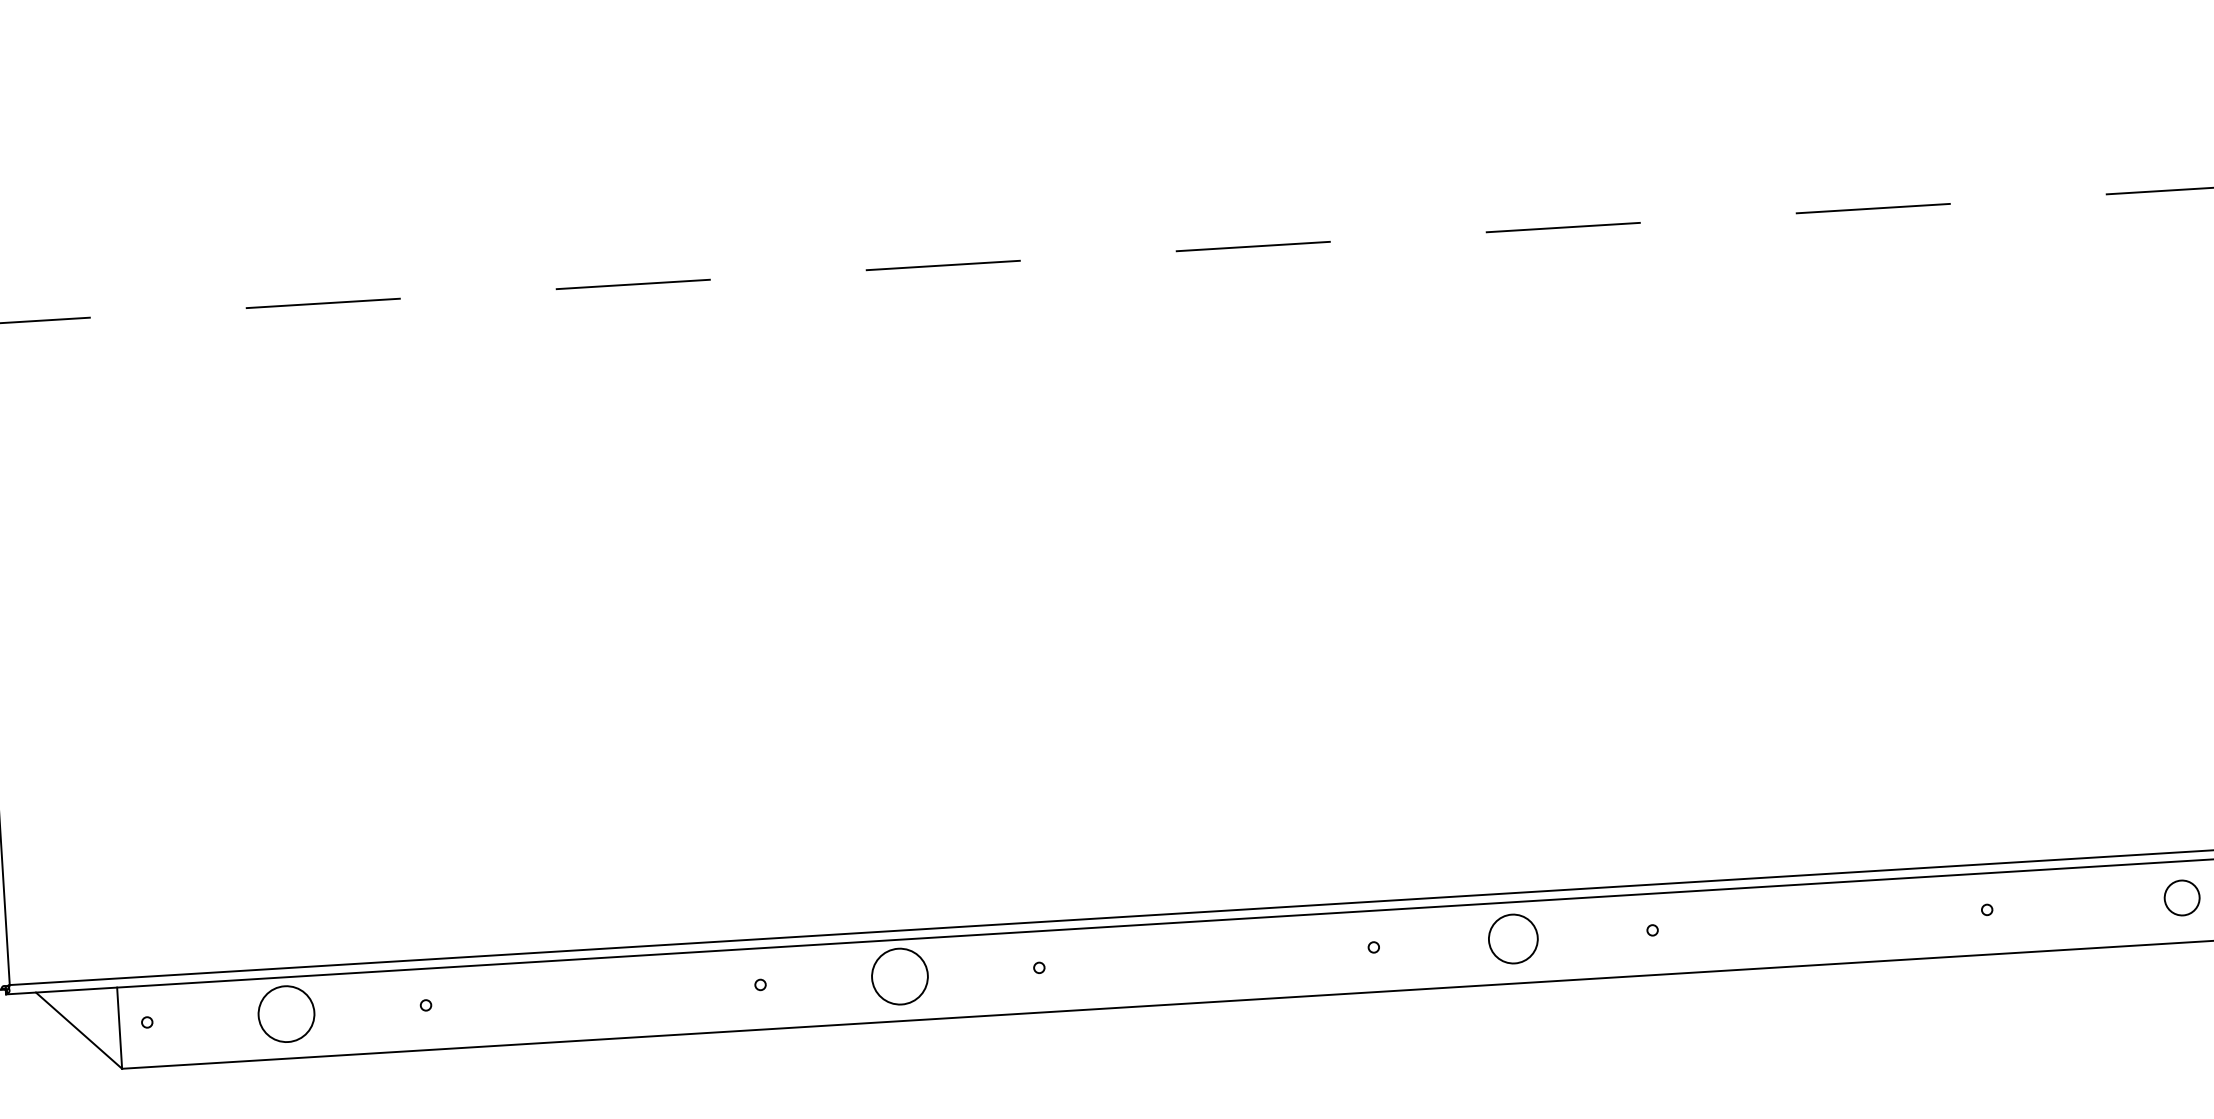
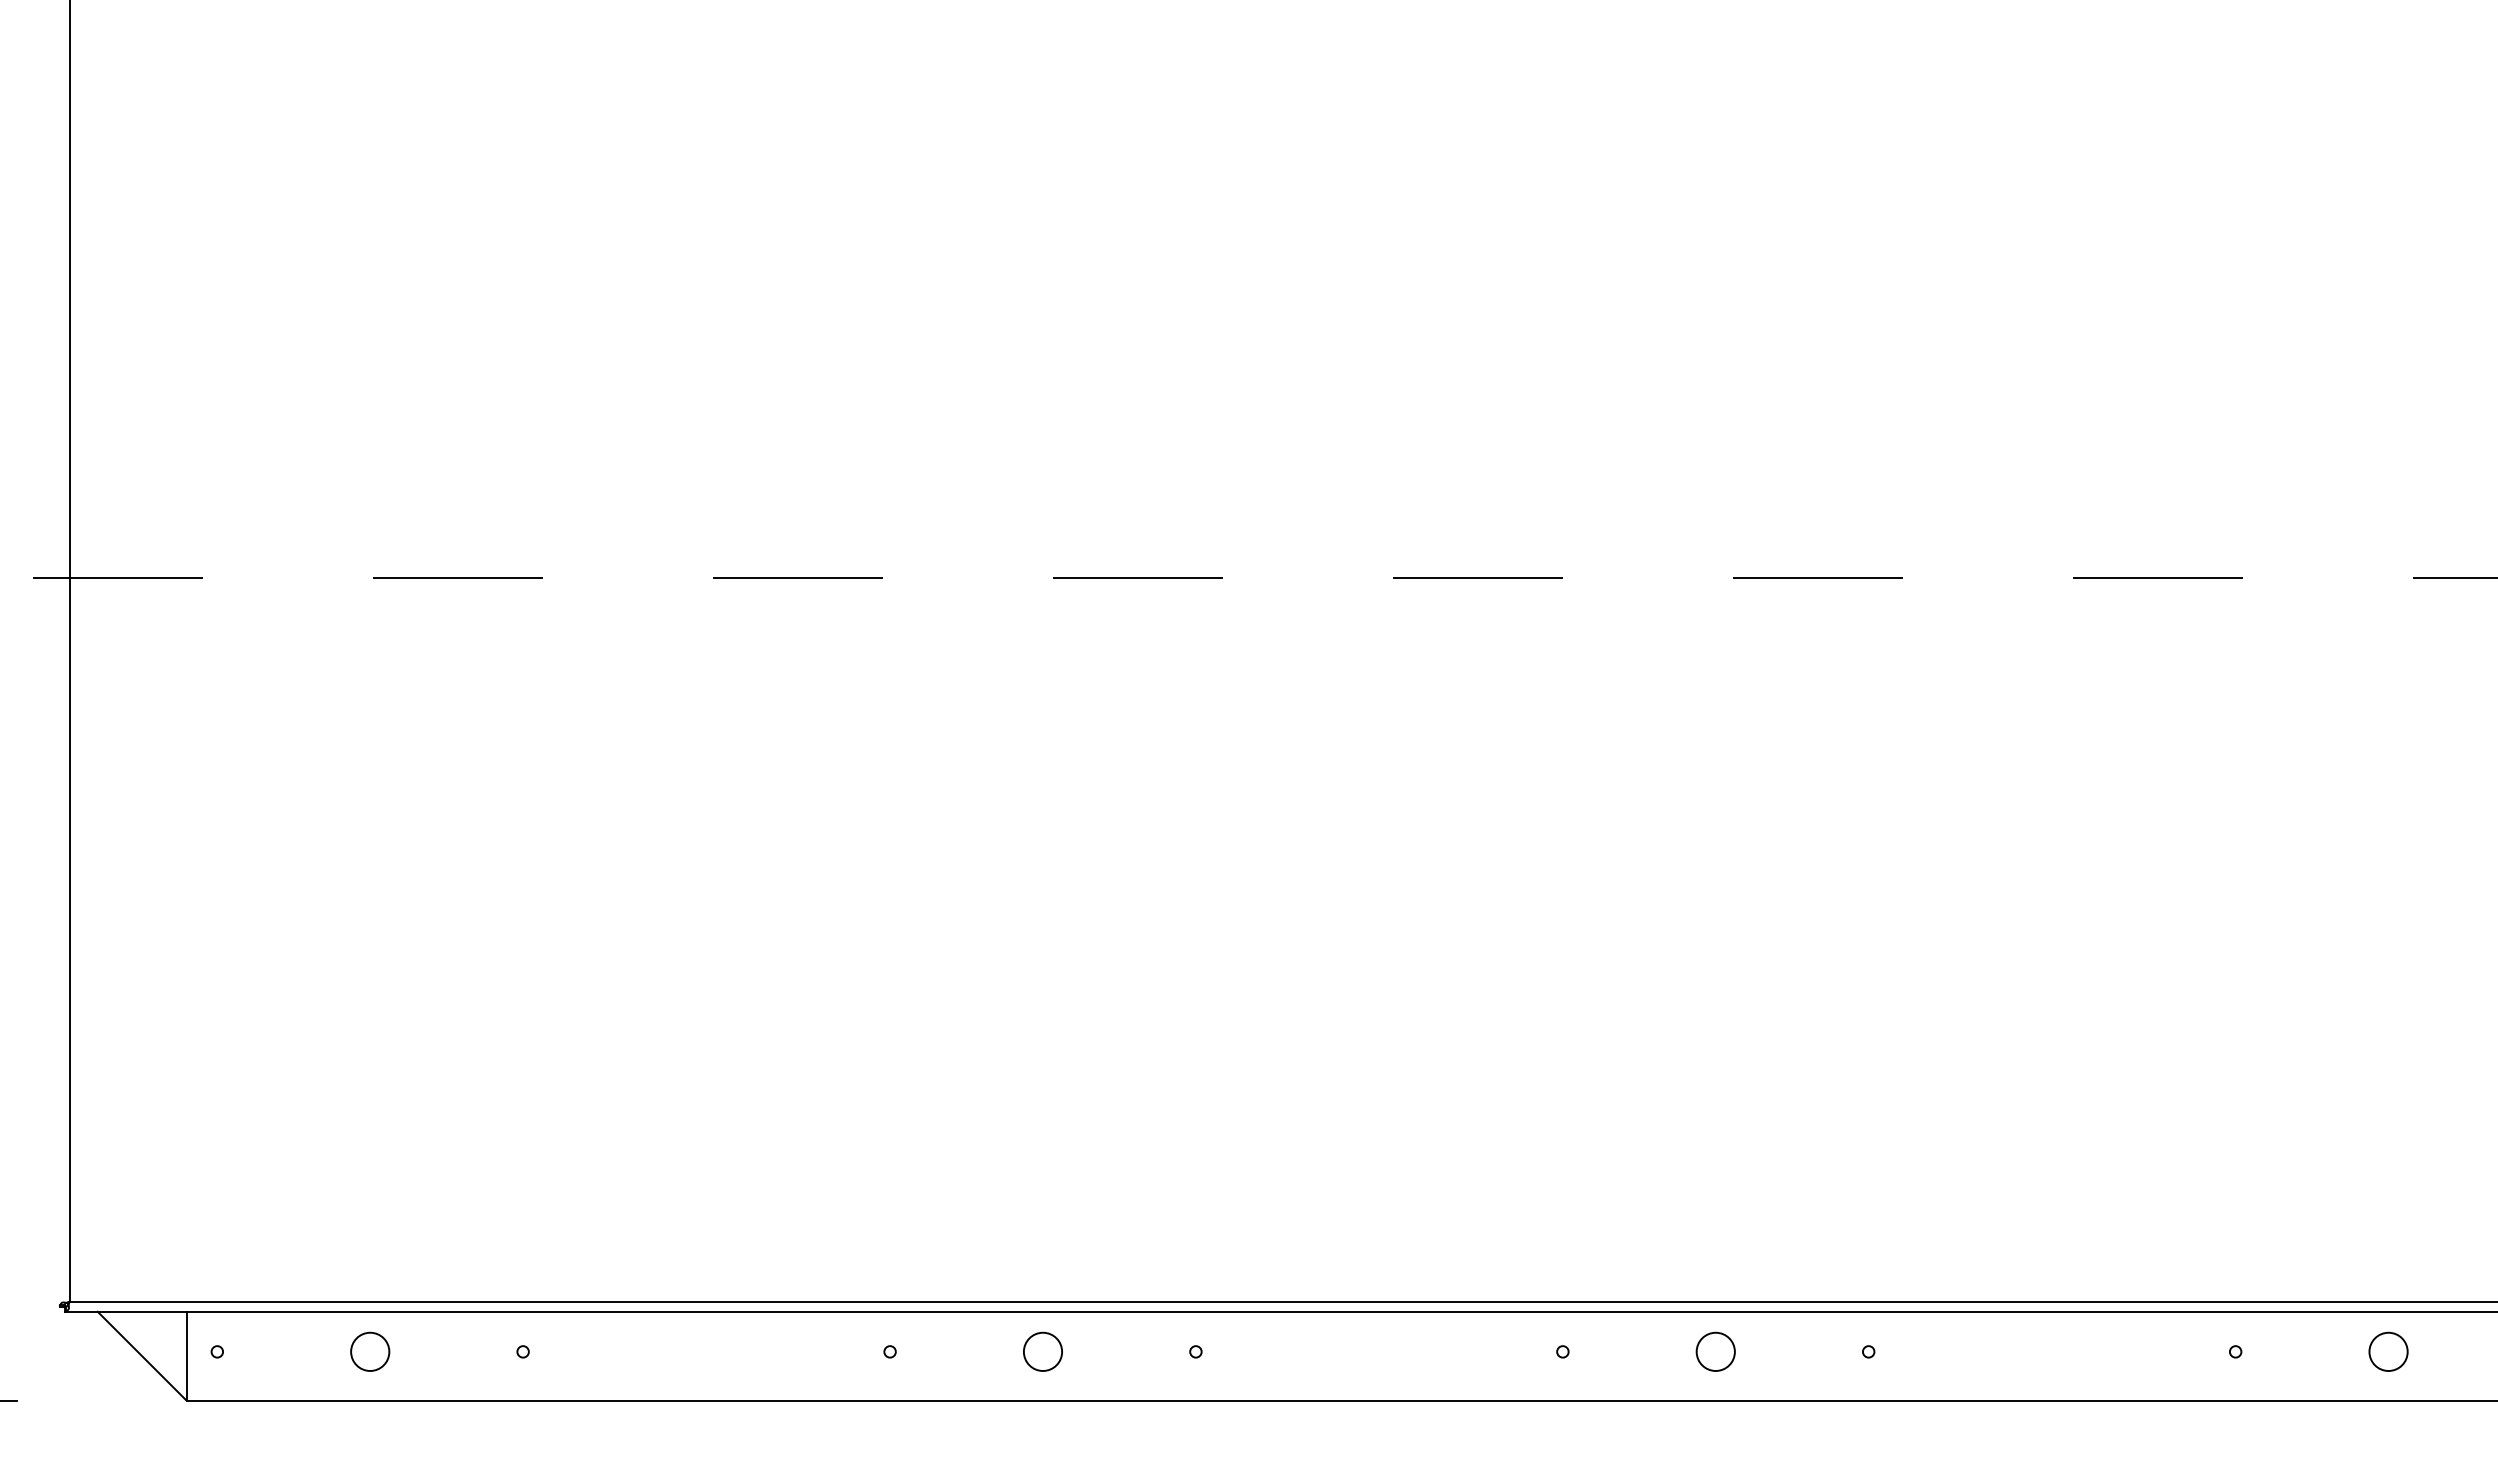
circle: (2182, 897) -> (2388, 1351), moved
circle: (1512, 938) -> (1715, 1351), size x0.71
circle: (899, 976) -> (1042, 1351), size x0.62
circle: (286, 1013) -> (370, 1351), size x0.62

